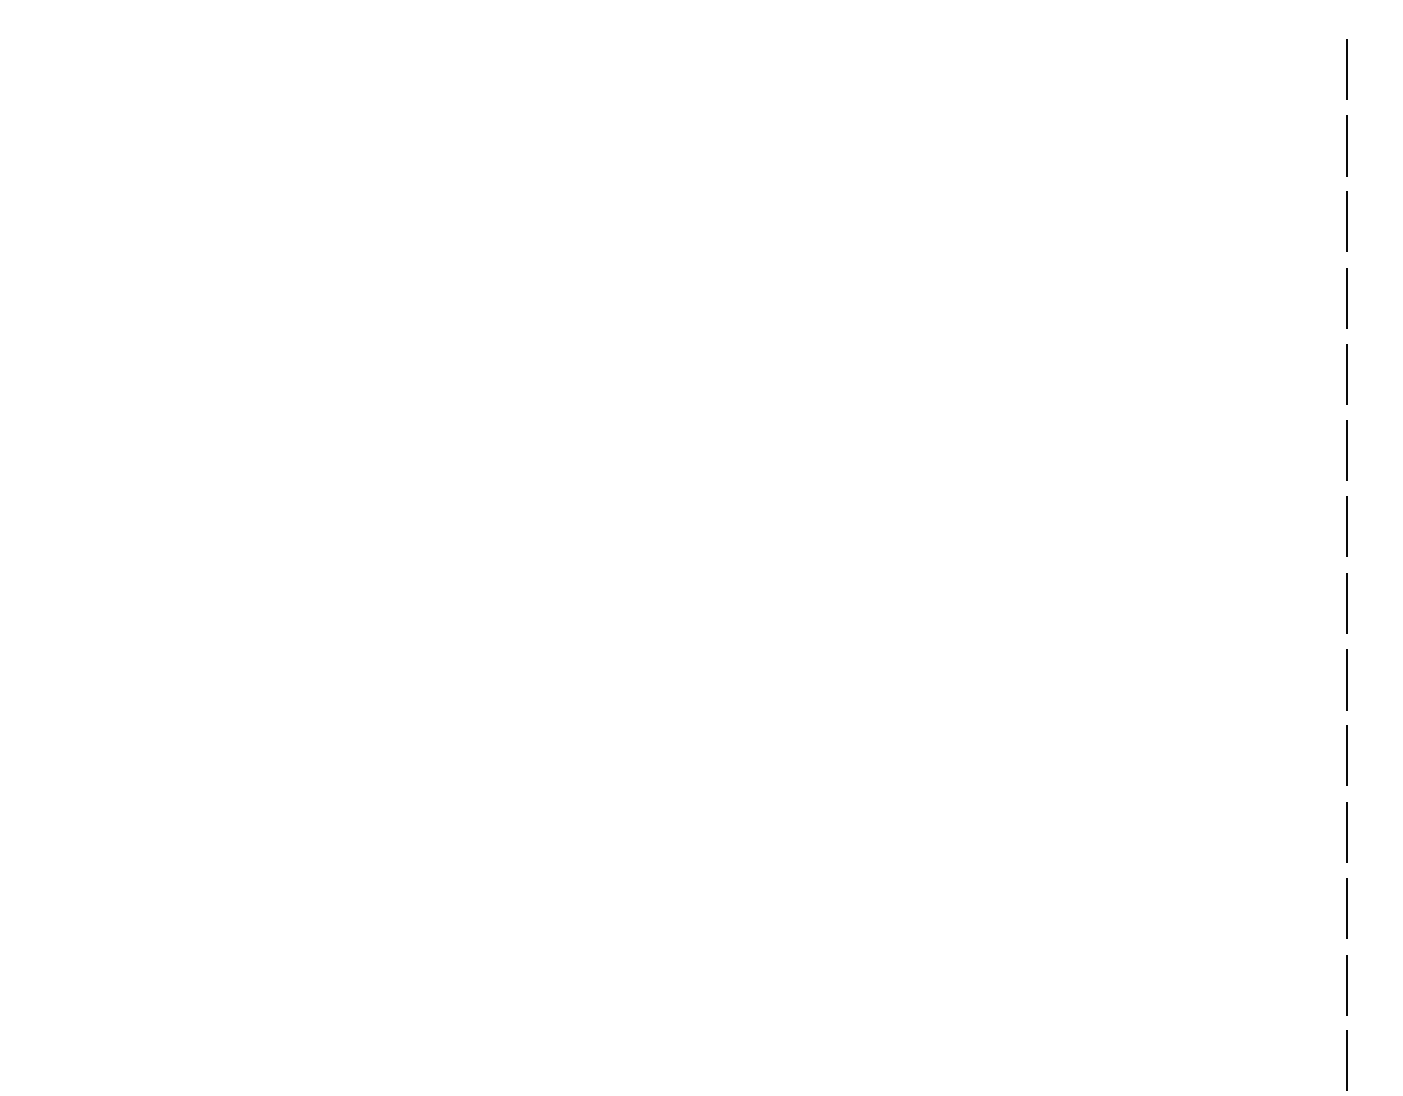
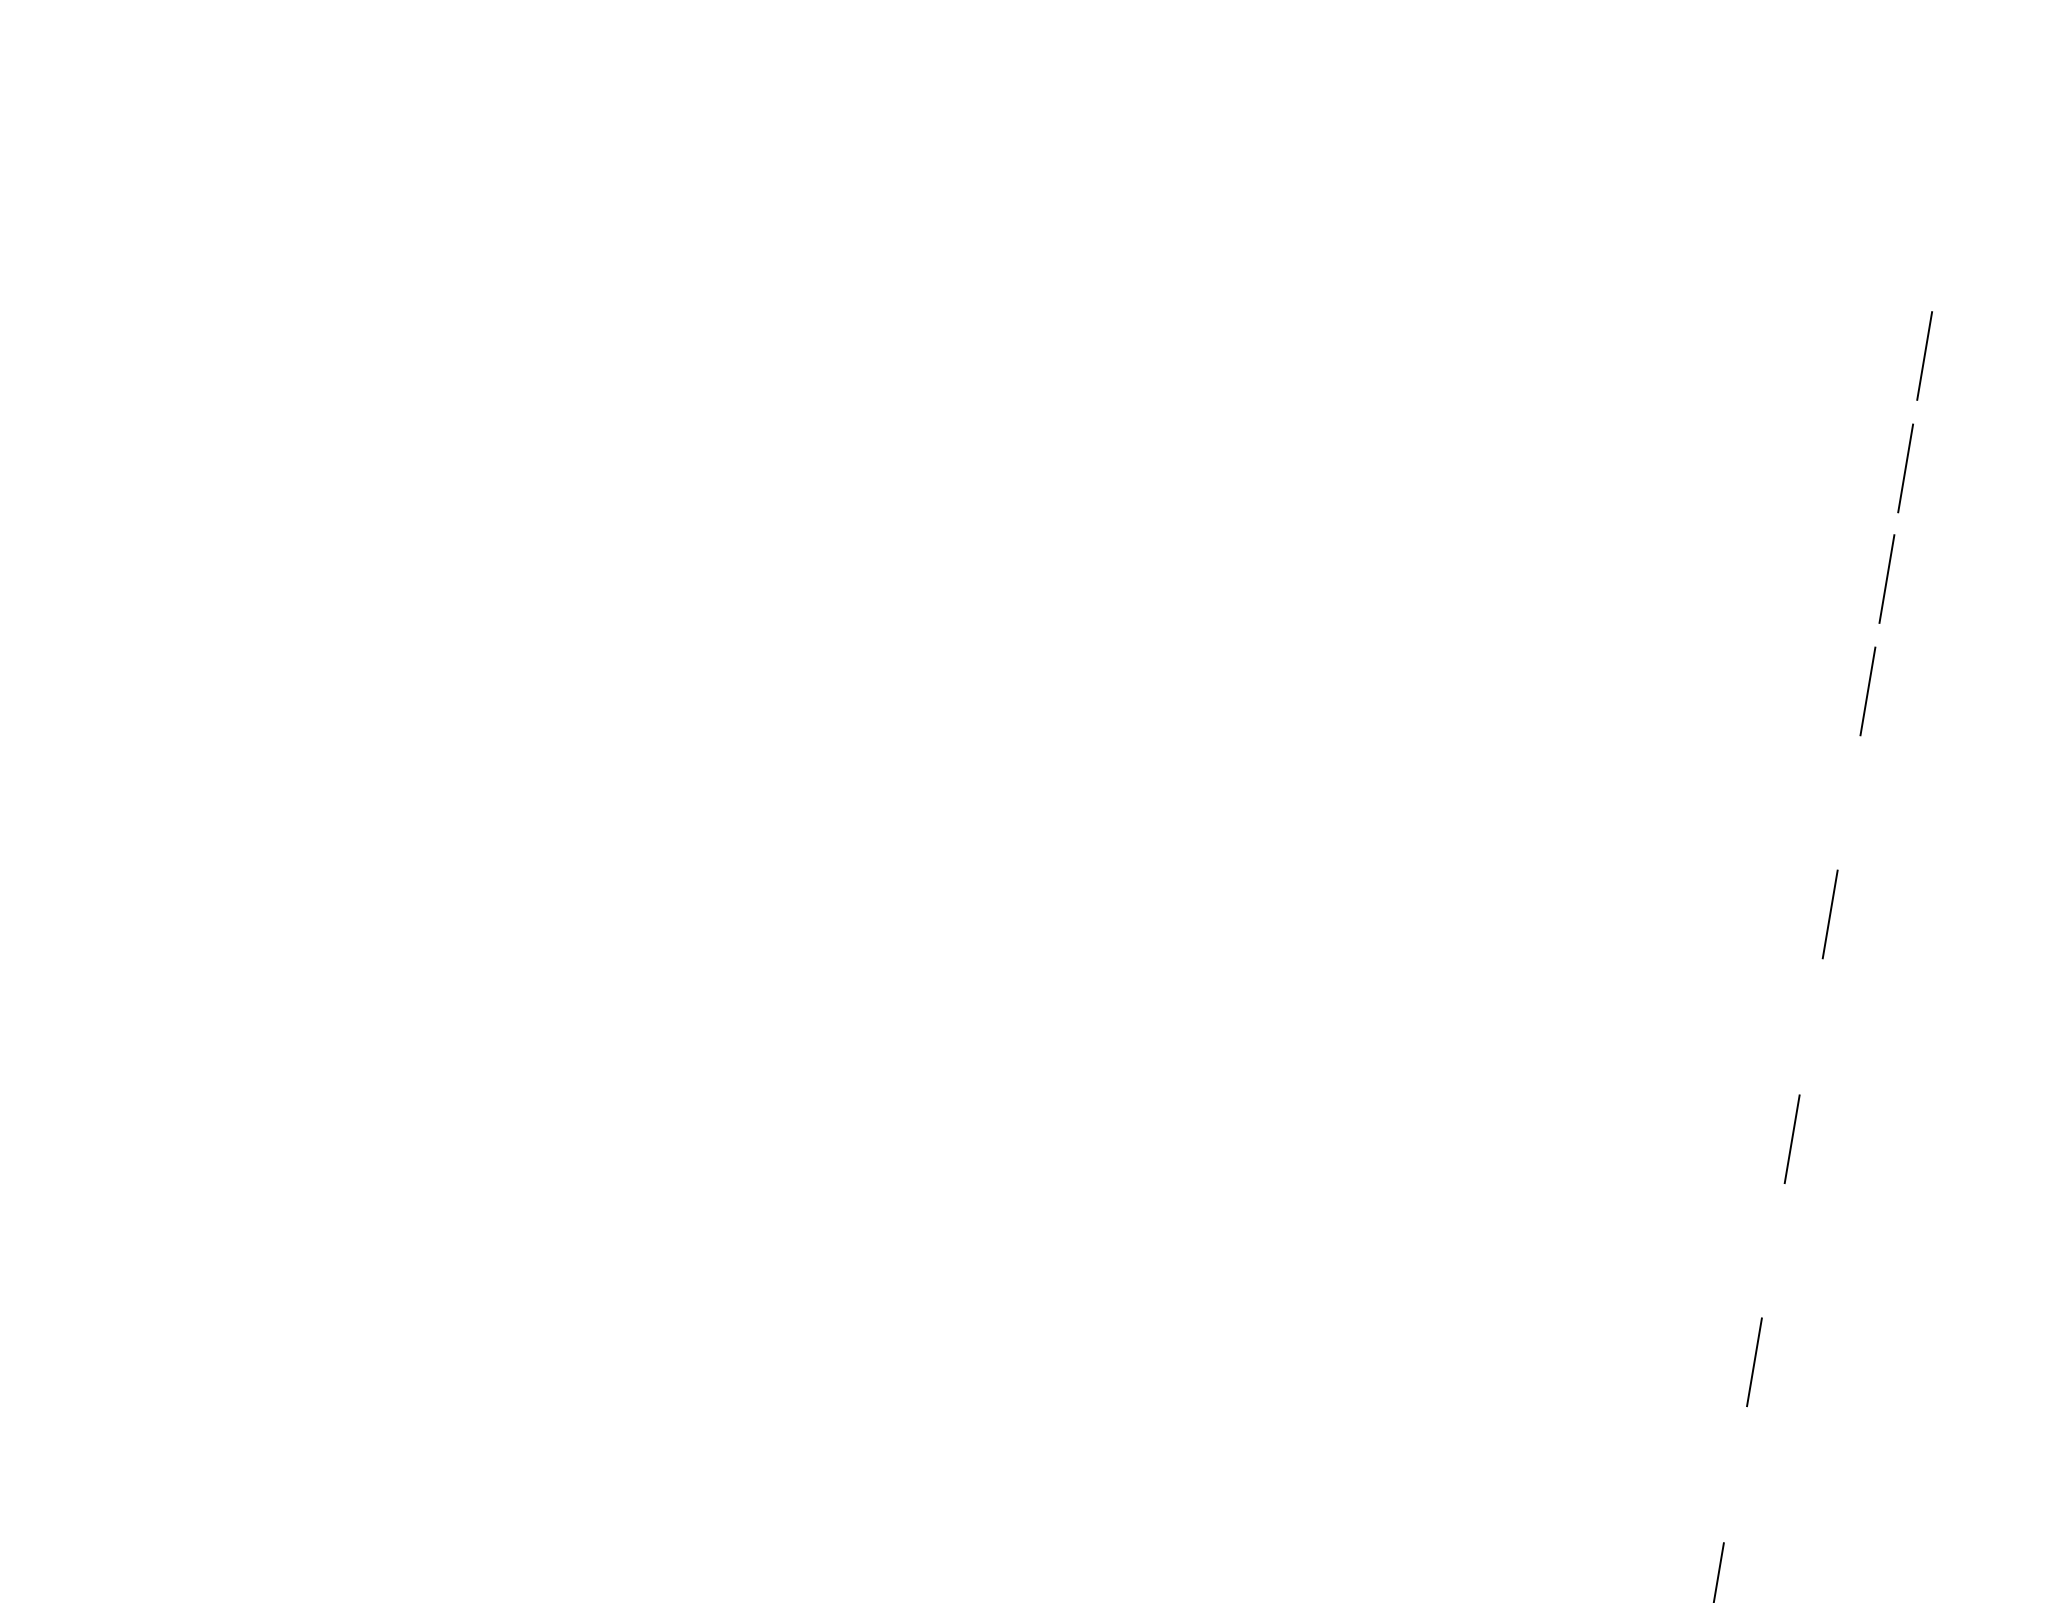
line: (1346, 374) -> (1848, 803), removed
line: (1346, 526) -> (1810, 1026), removed
line: (1346, 679) -> (1772, 1250), removed
line: (1346, 832) -> (1734, 1475), removed

